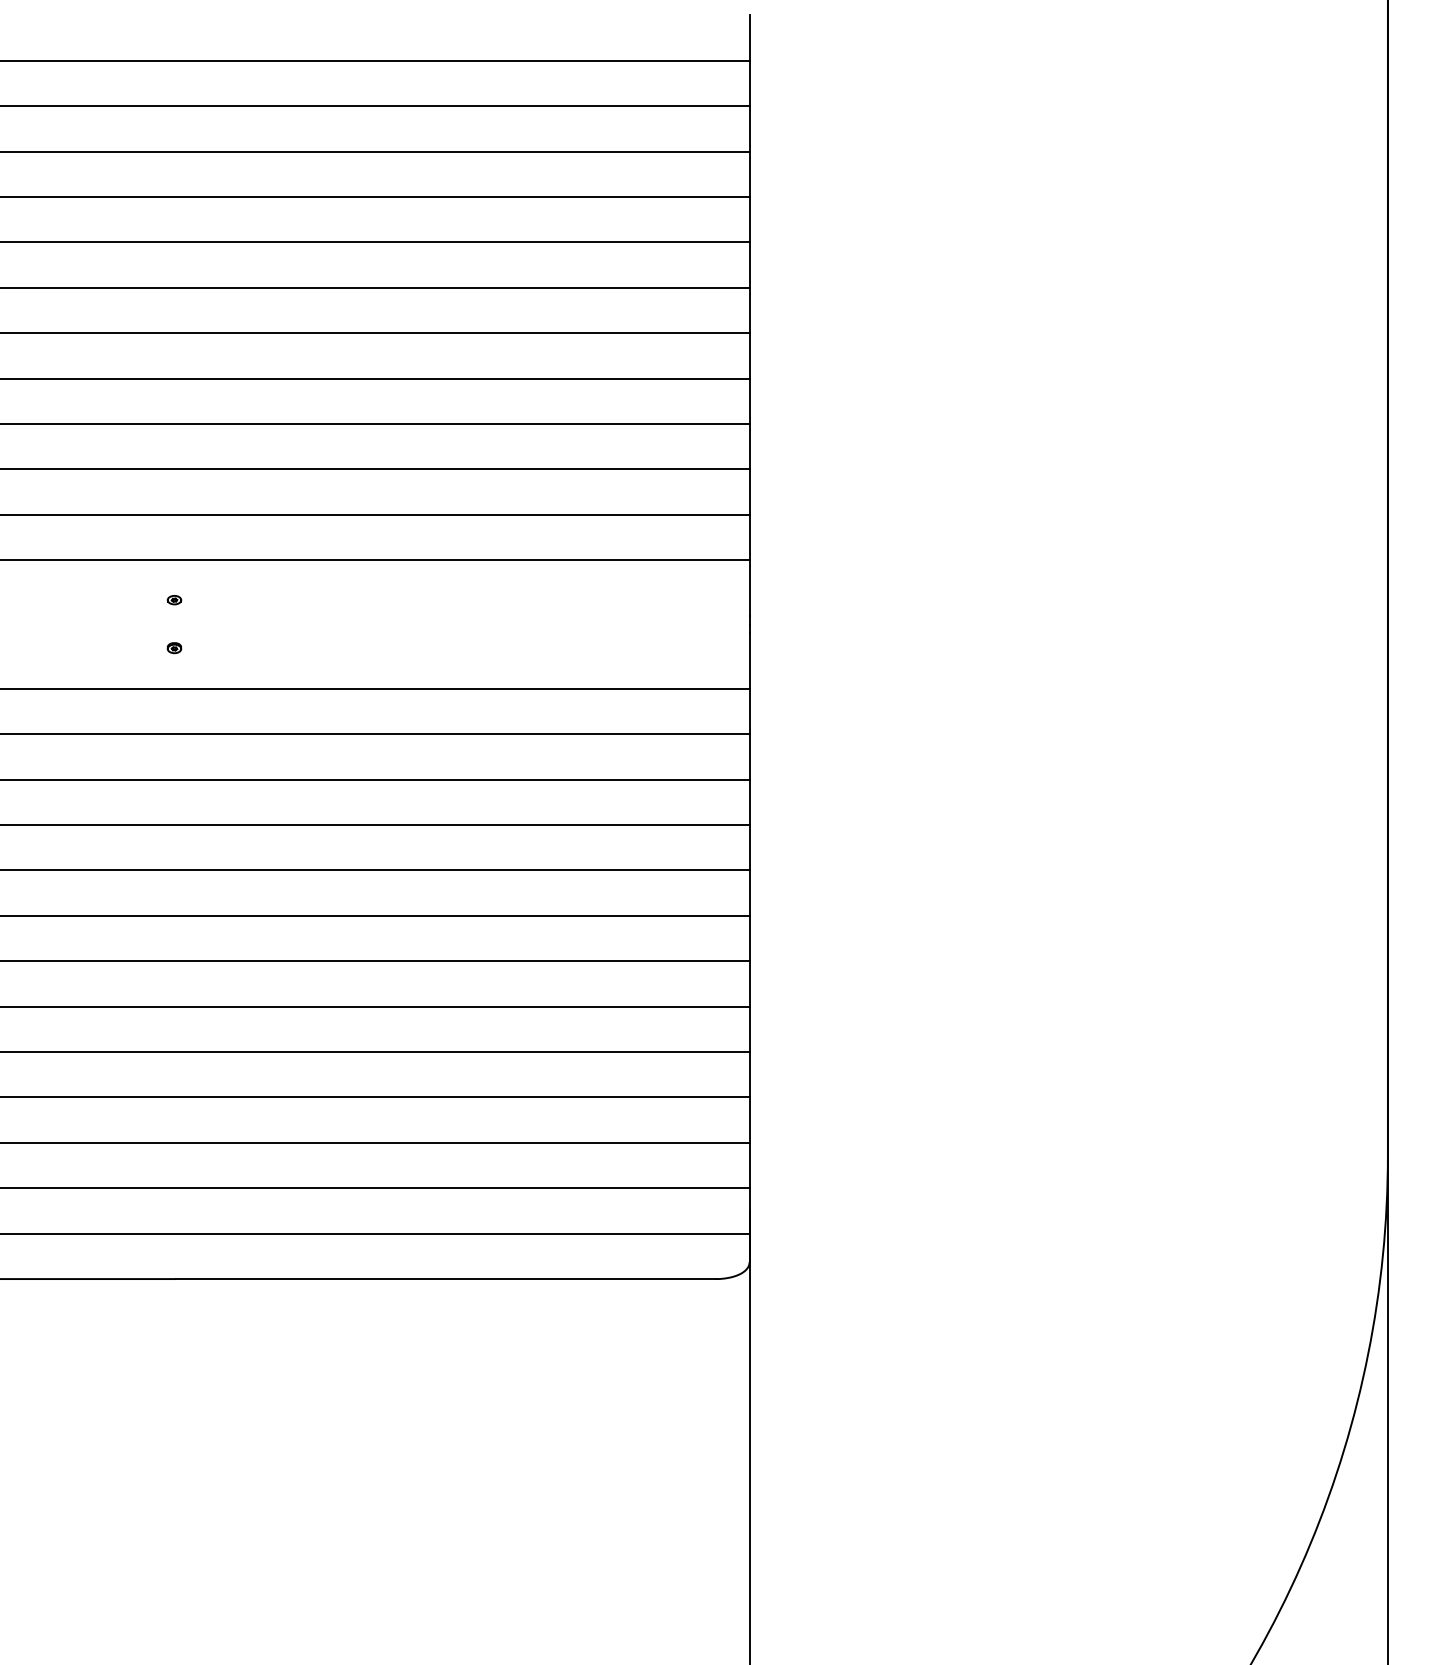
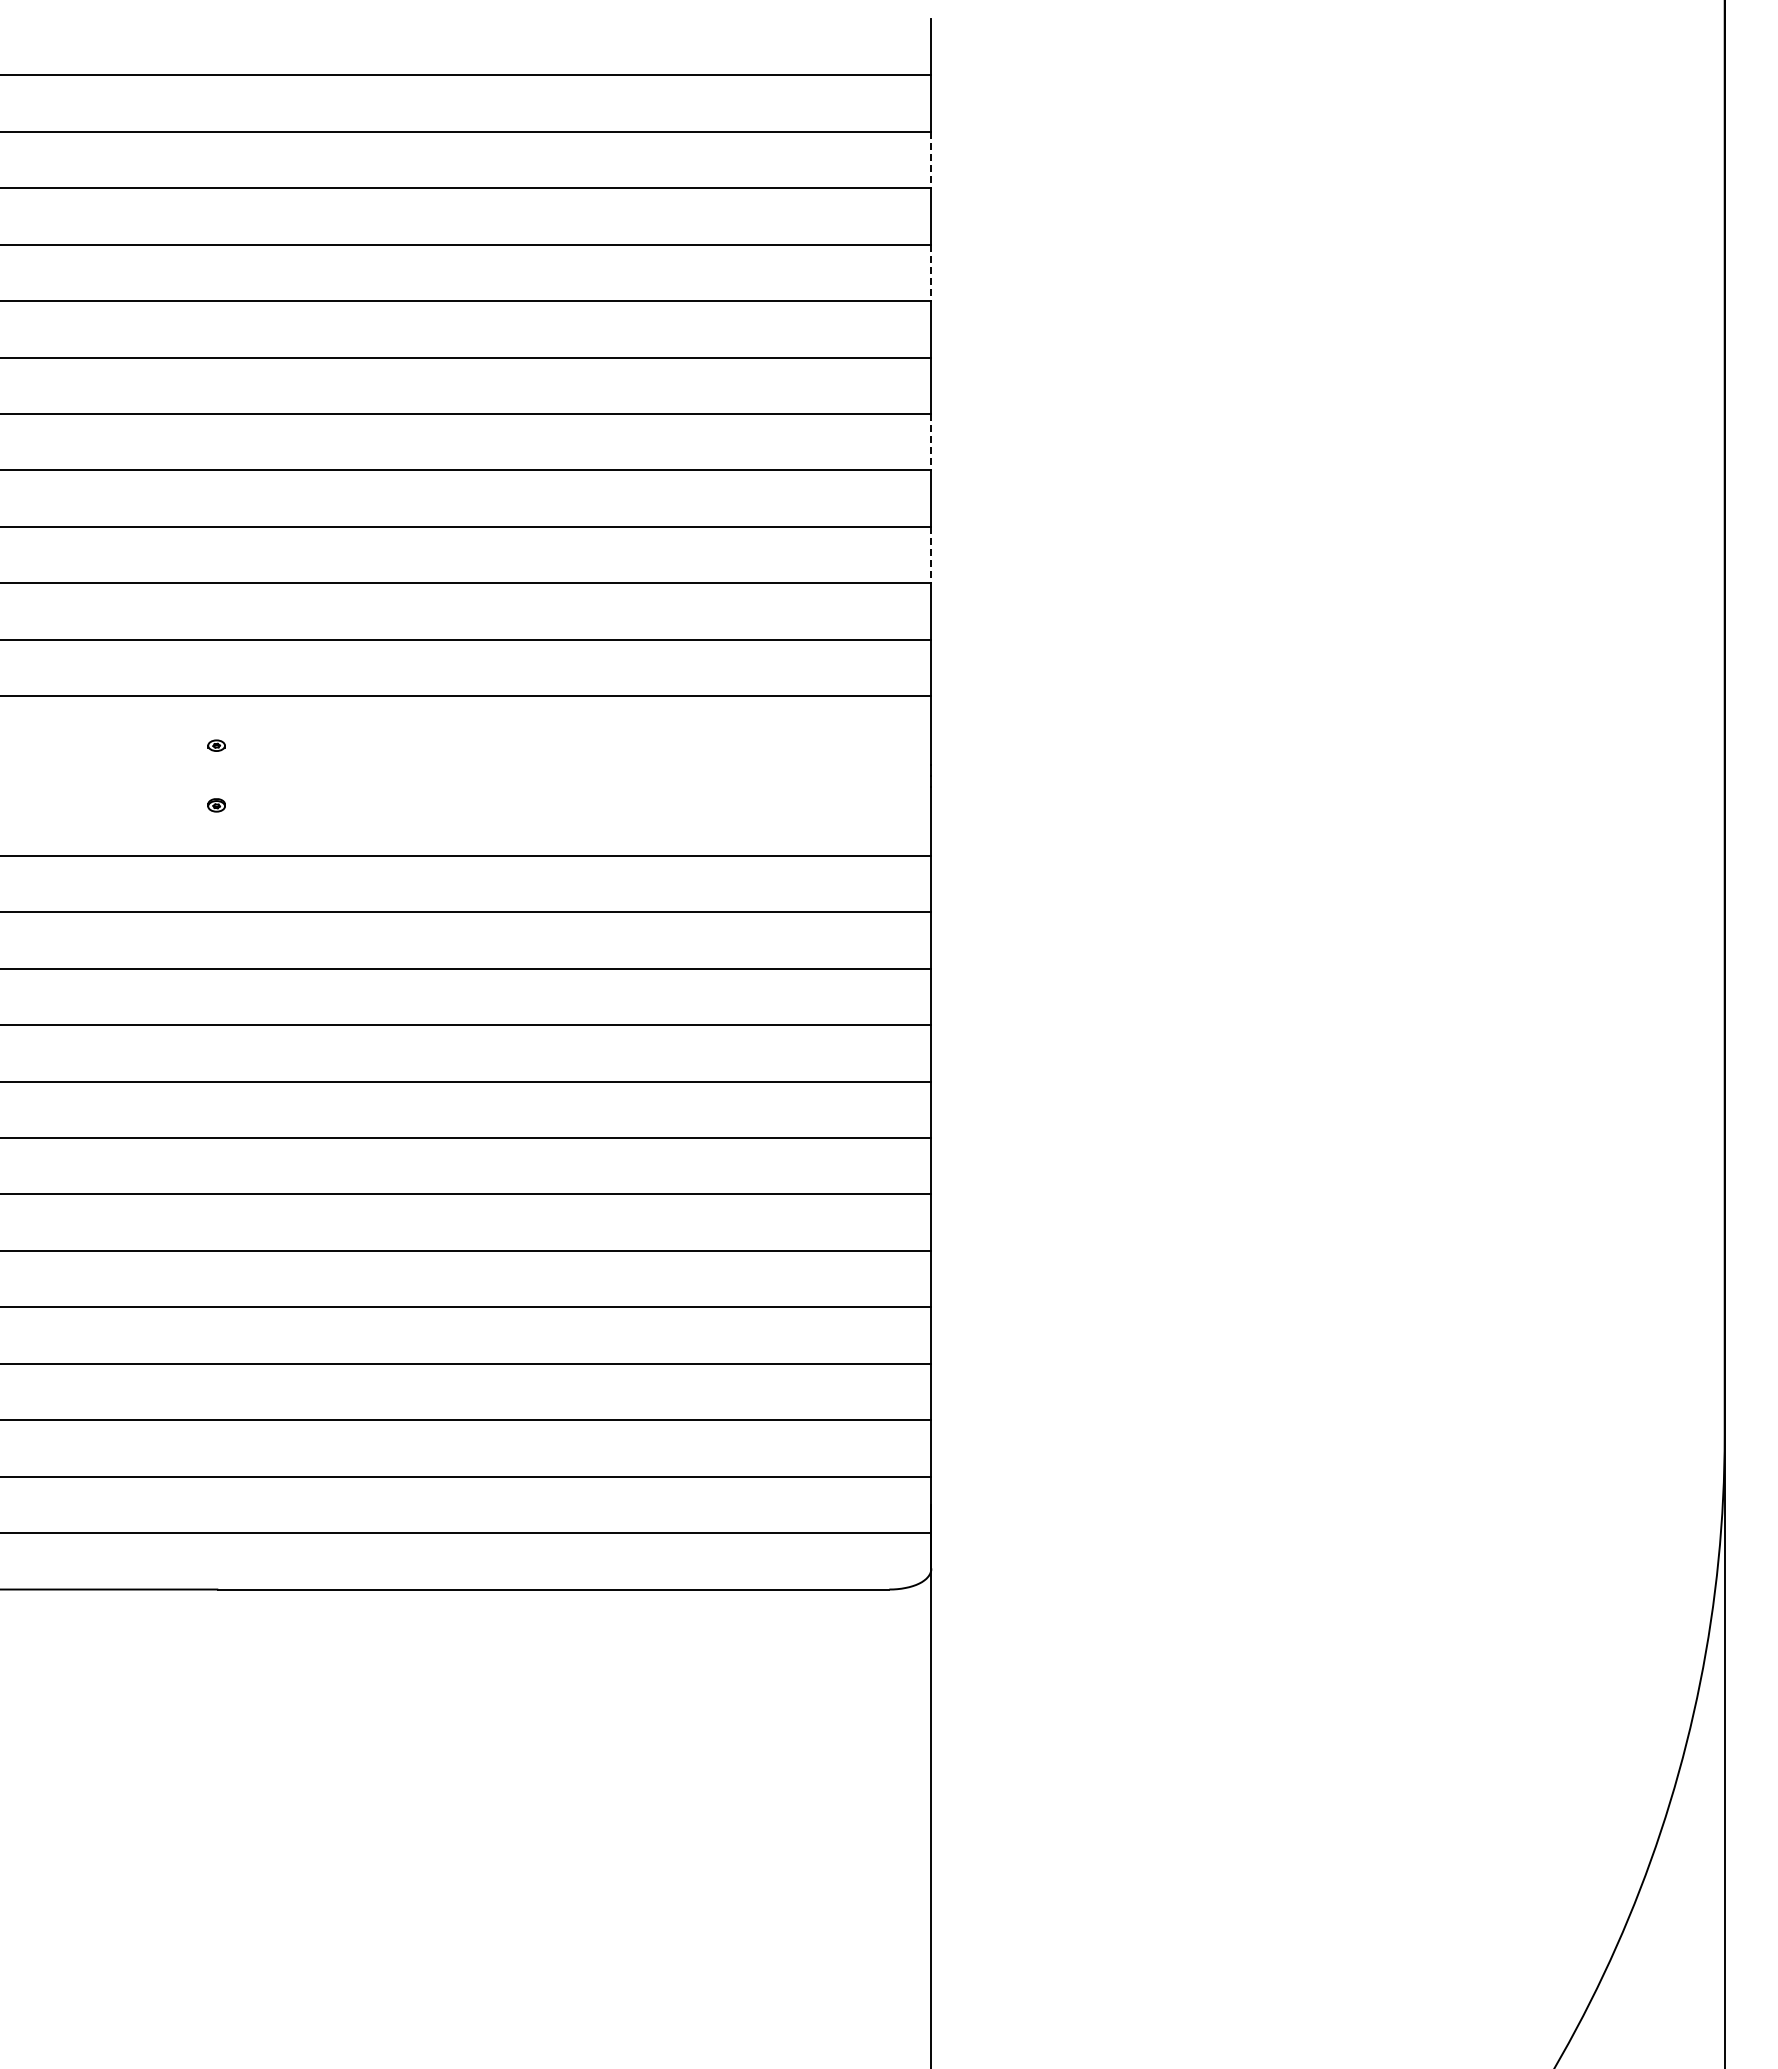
line: (749, 129) -> (931, 160), solid -> dashed
line: (749, 220) -> (931, 273), solid -> dashed
line: (749, 356) -> (931, 442), solid -> dashed
line: (749, 447) -> (931, 555), solid -> dashed

